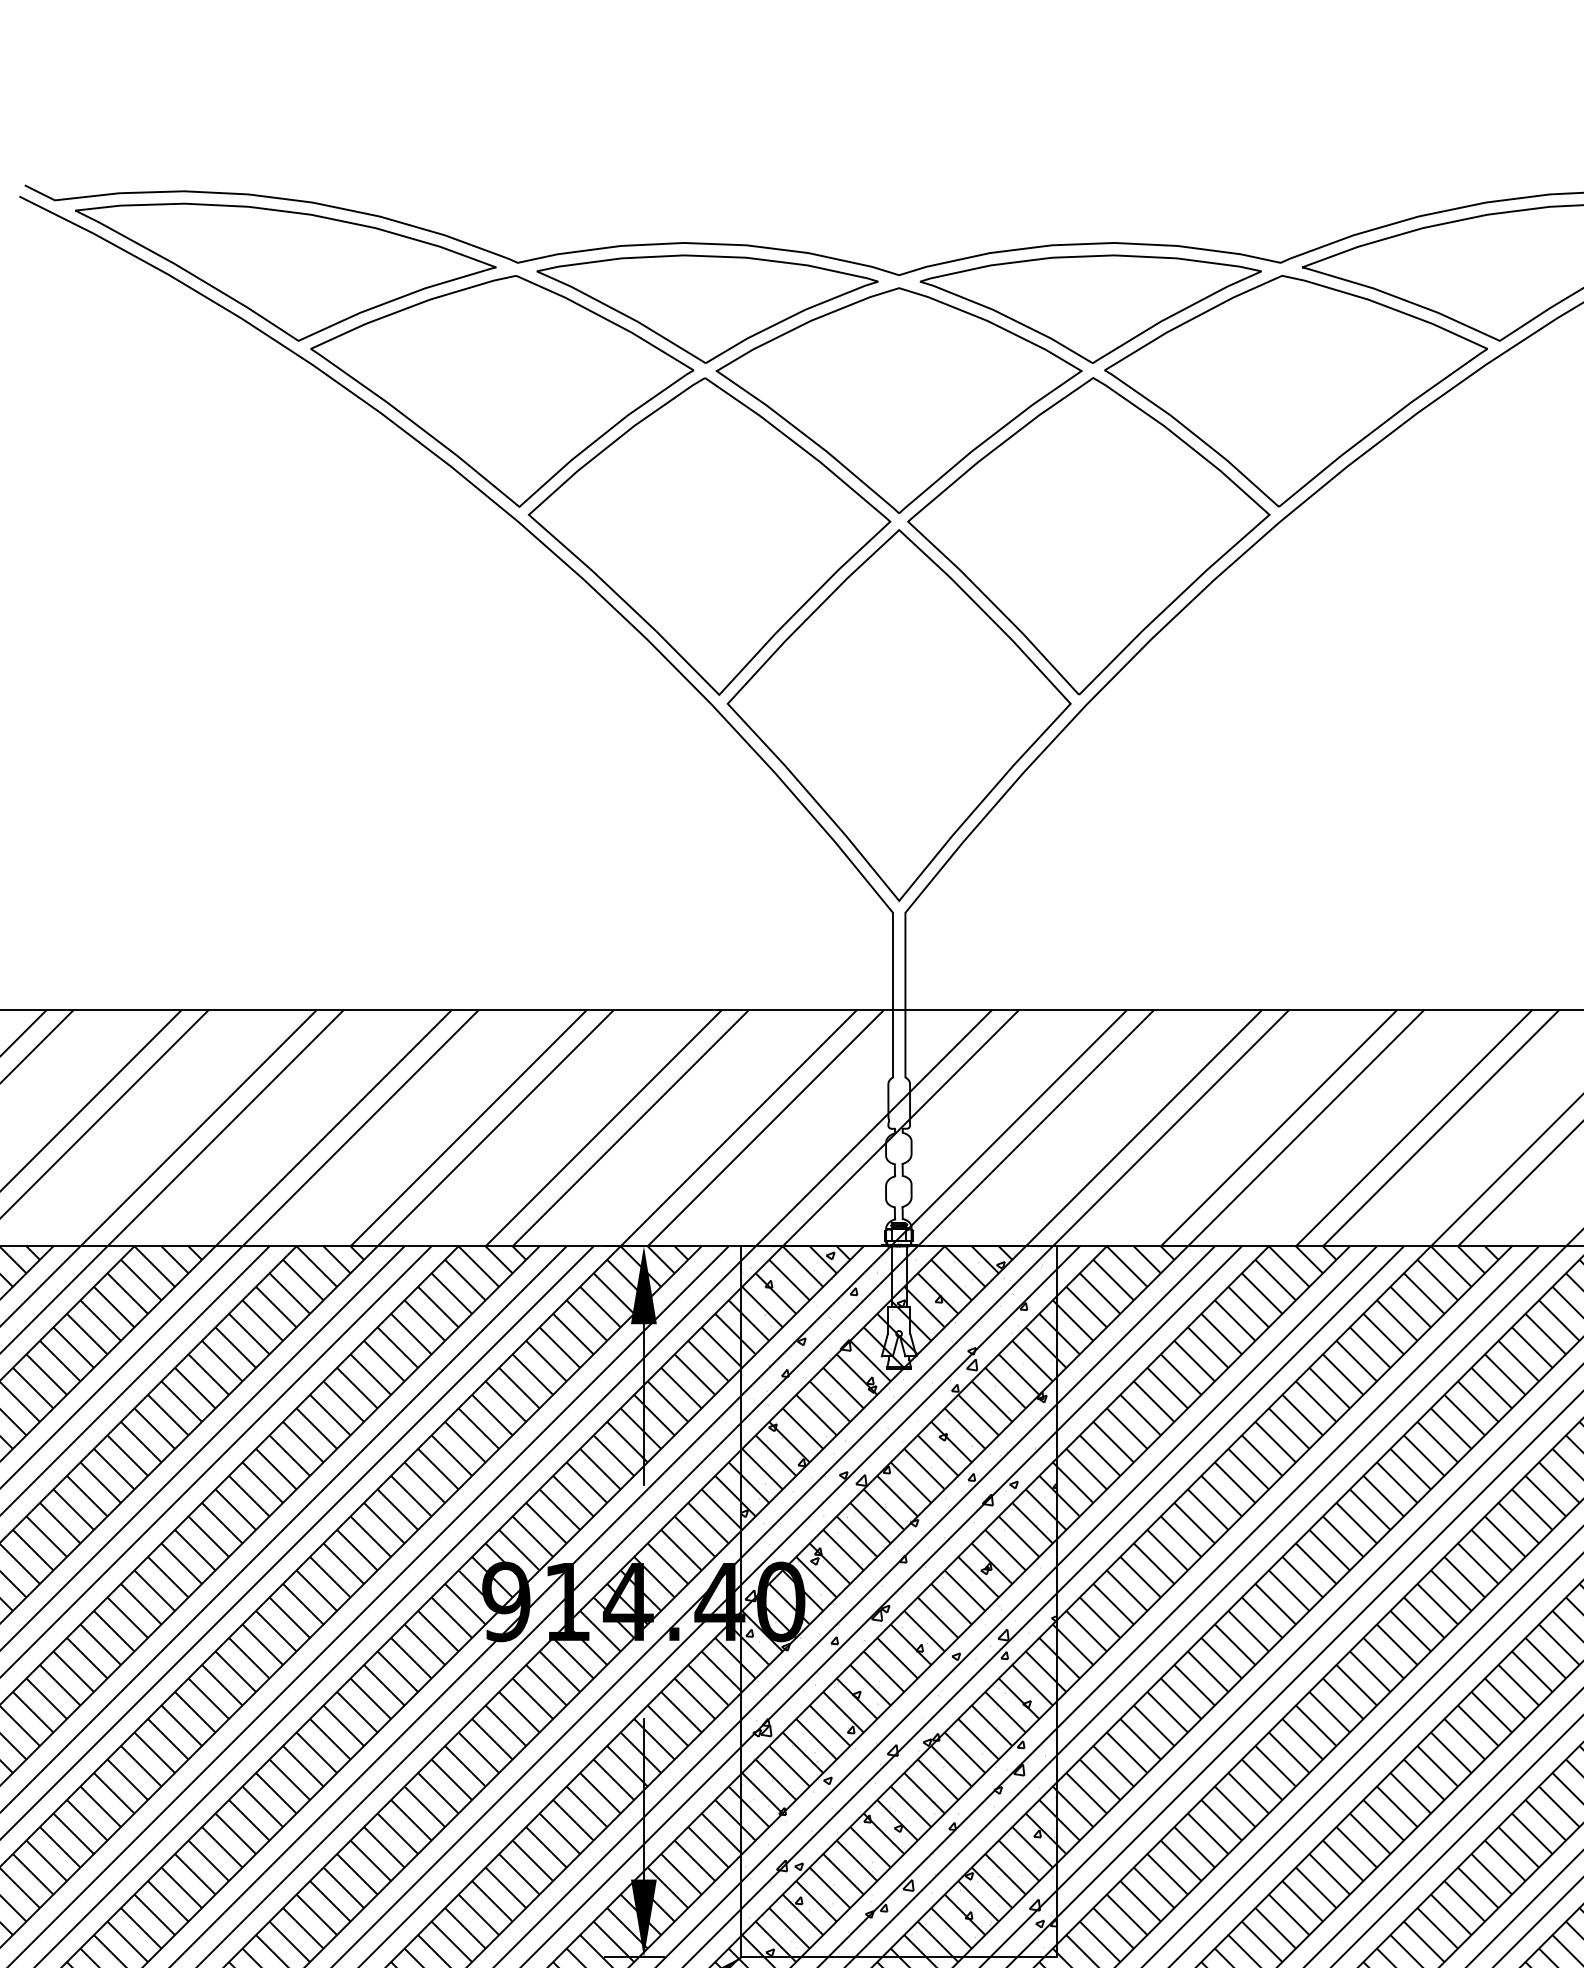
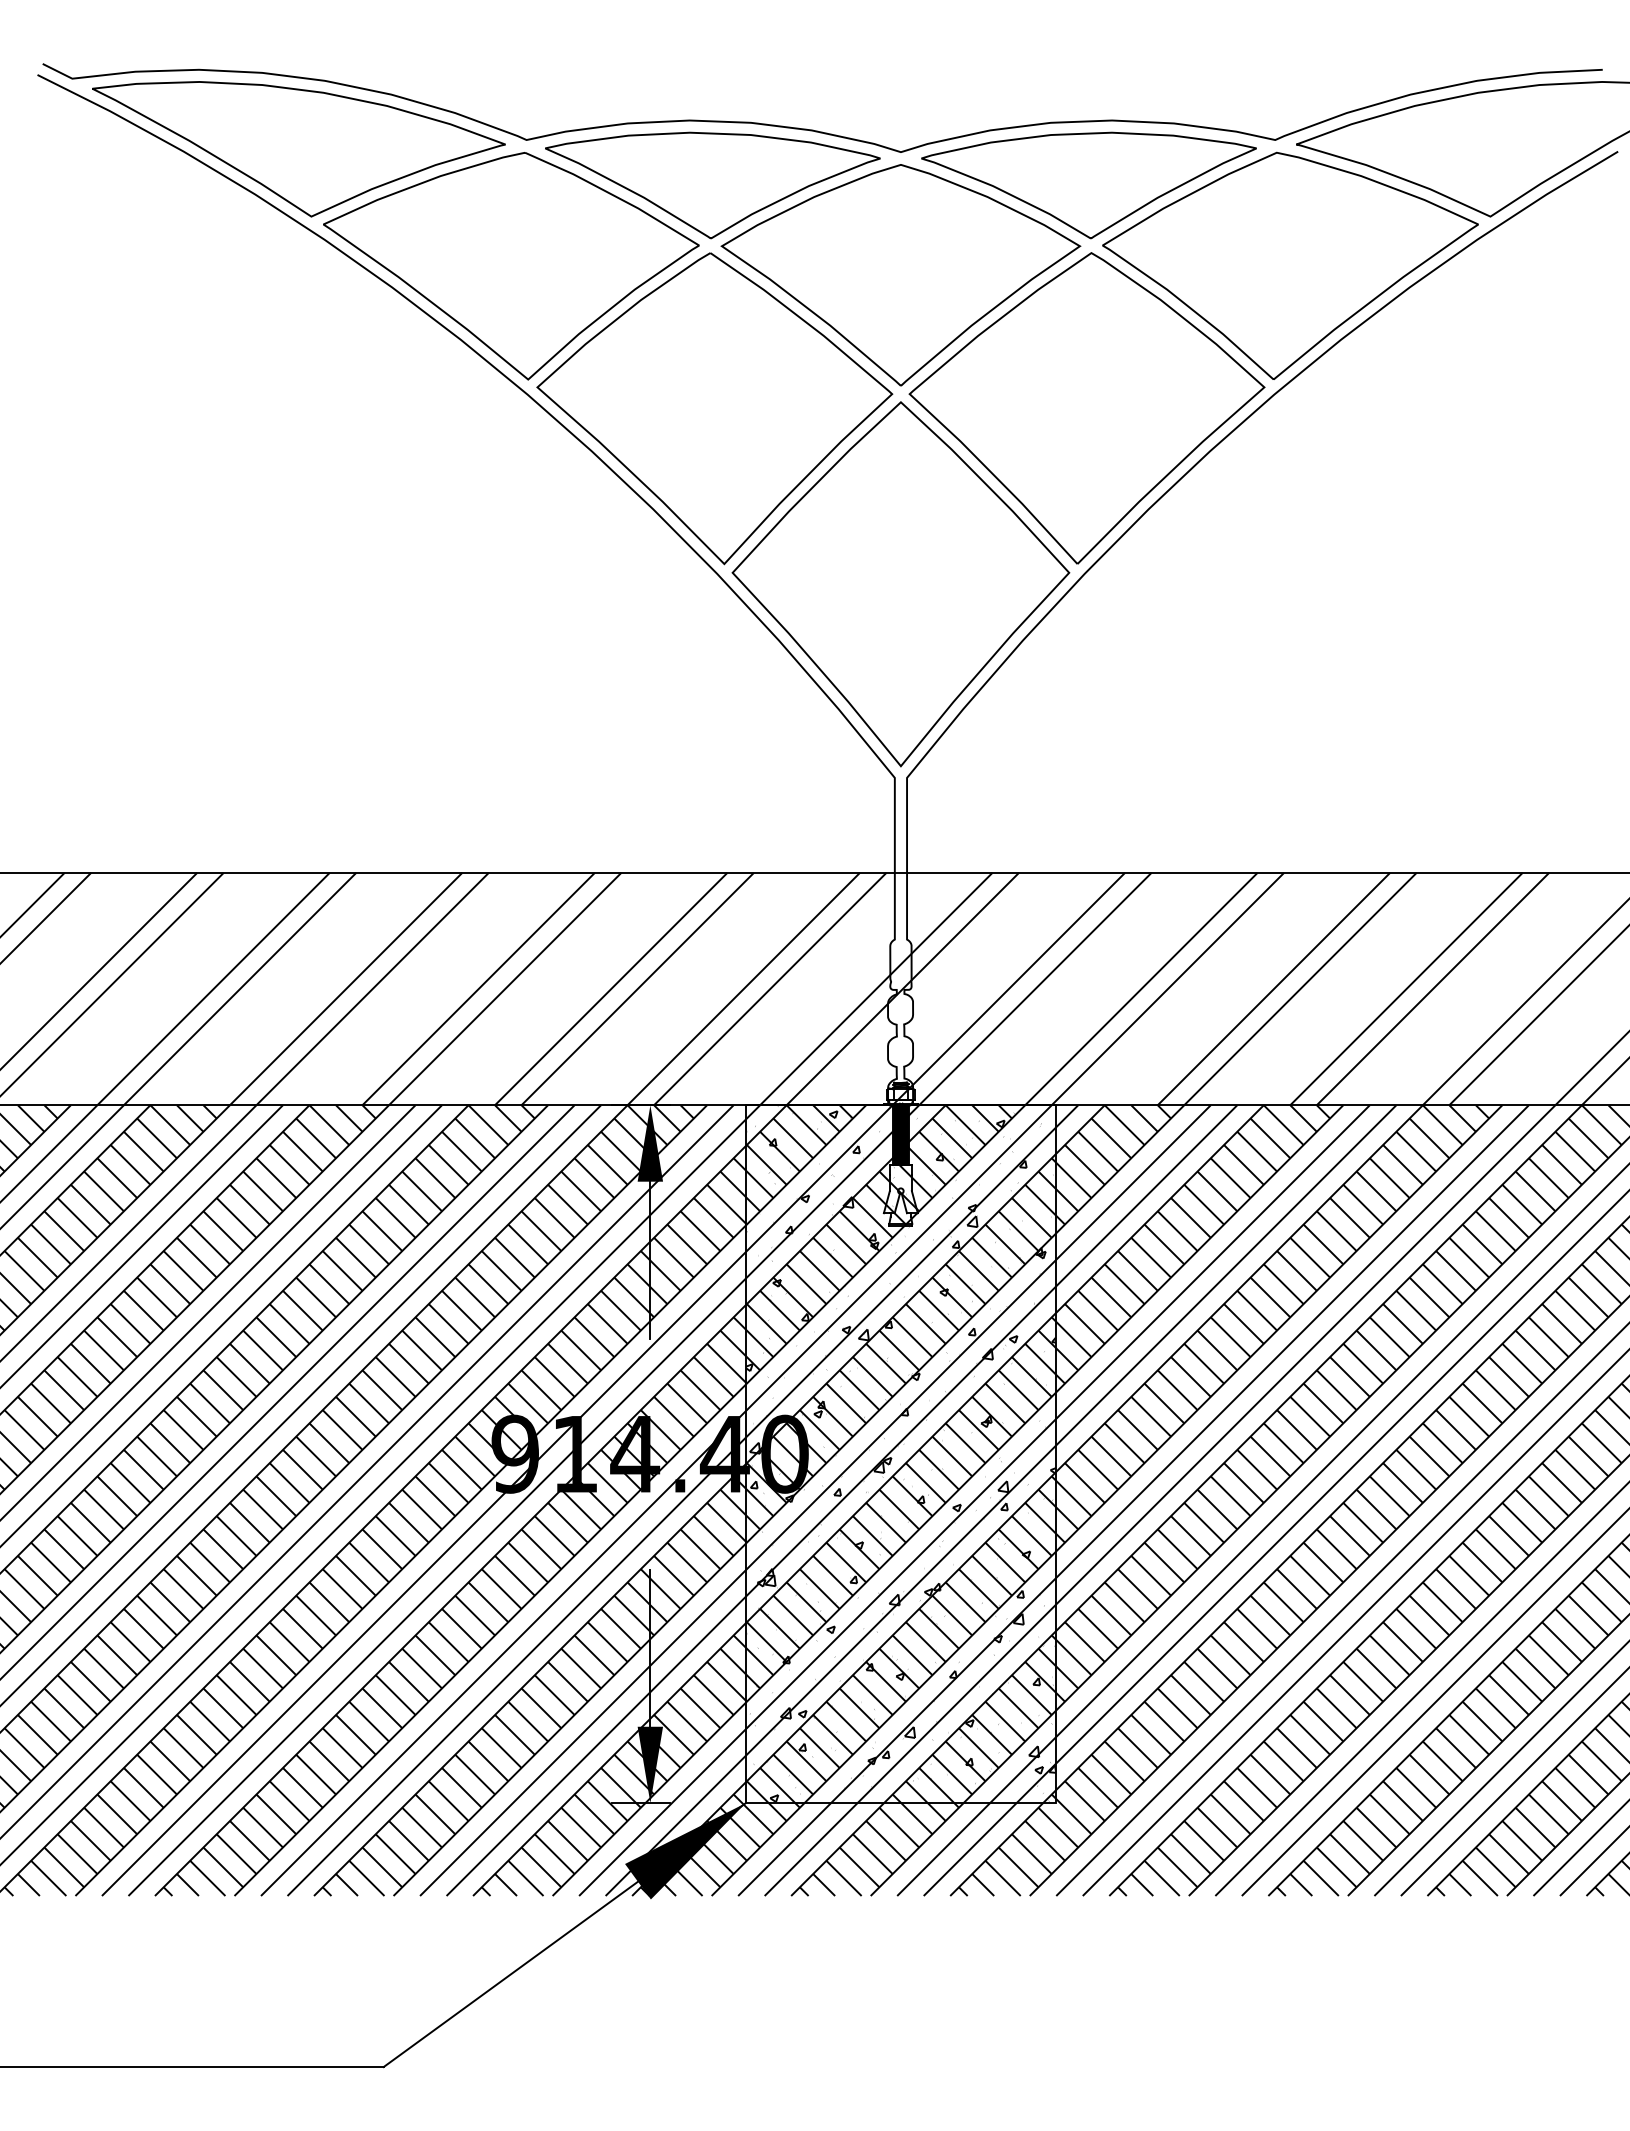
hatch: (898, 1276) -> (900, 1134), added

